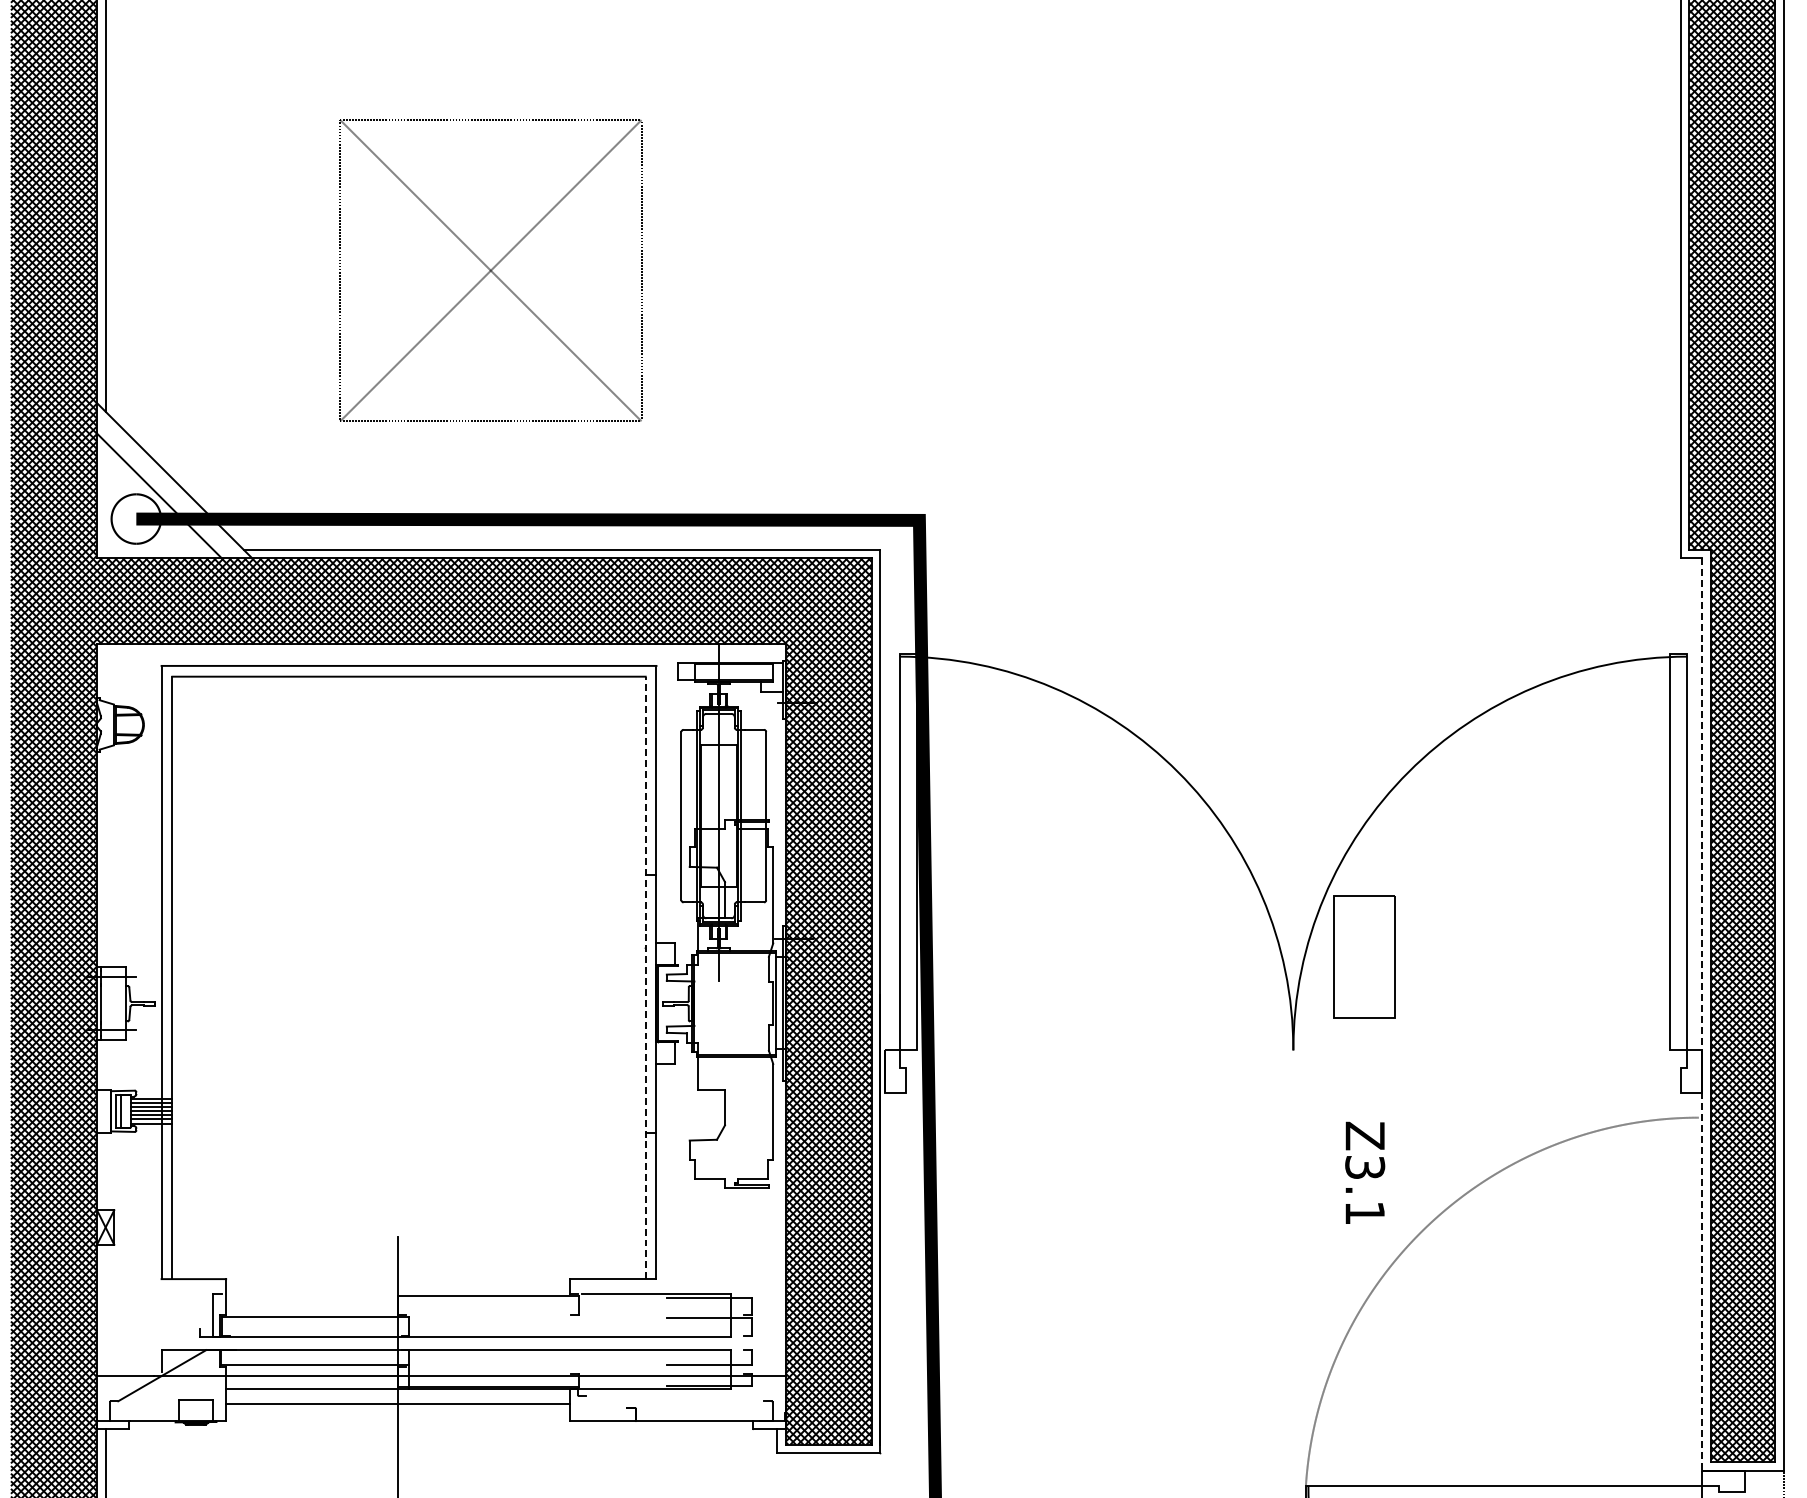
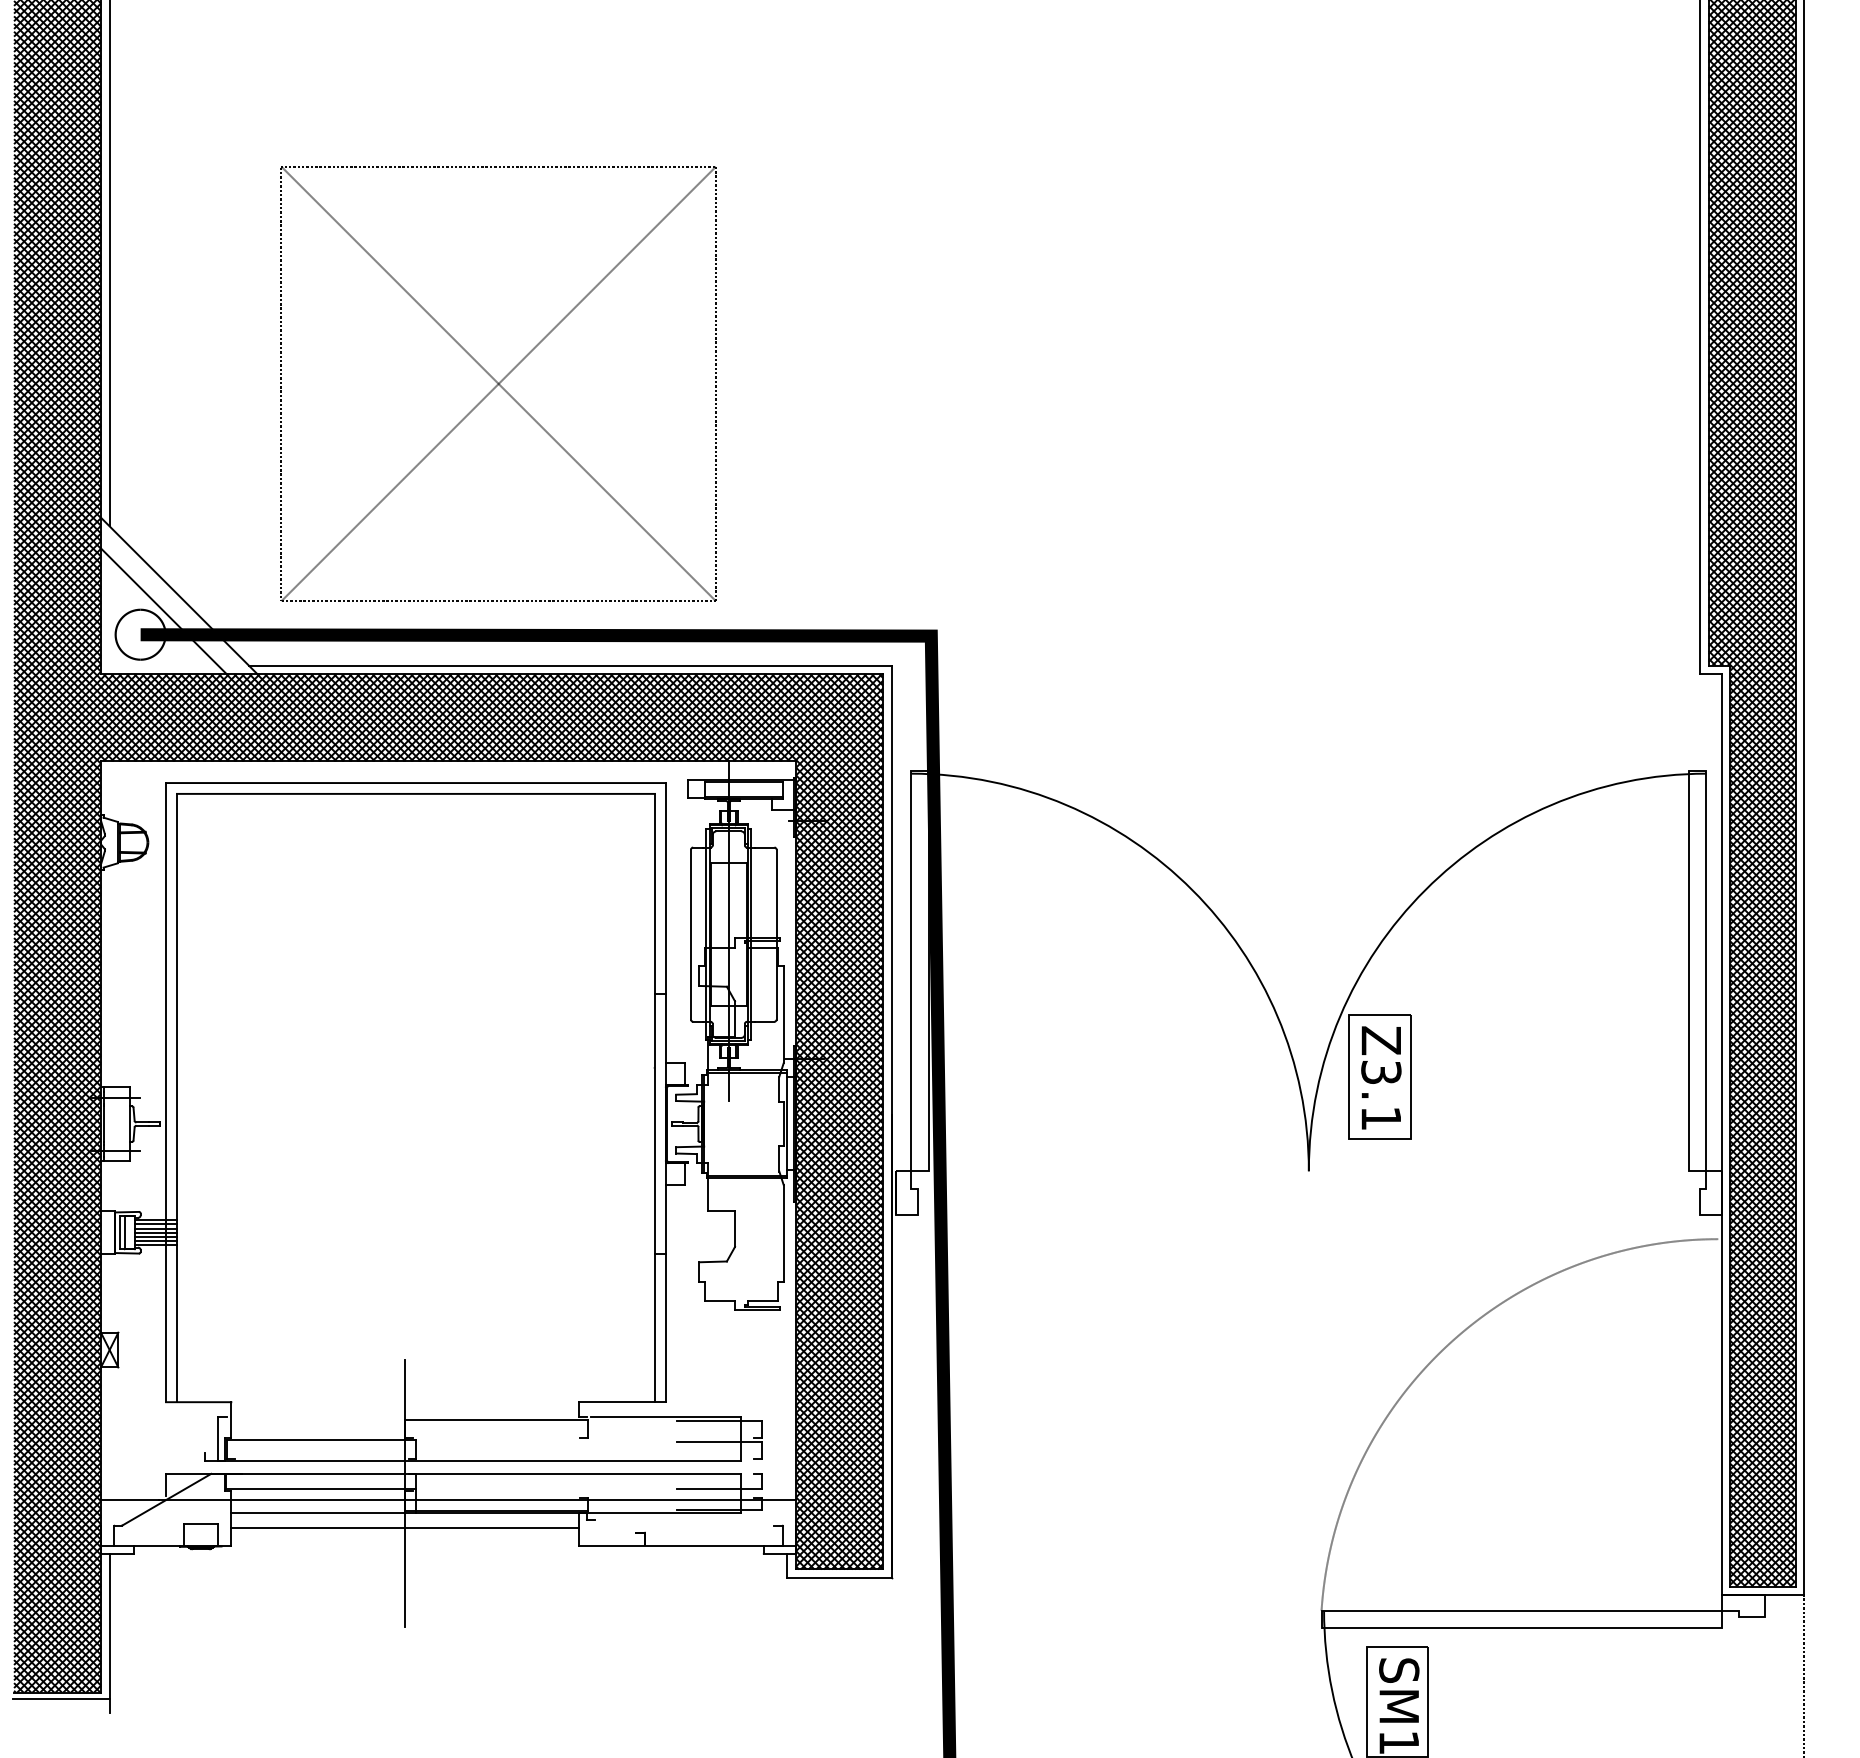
part: (490, 270) -> (498, 383), size x1.43
line: (645, 977) -> (654, 1097), dashed -> solid
line: (1702, 1014) -> (1721, 1134), dashed -> solid
text: (1365, 1172) -> (1381, 1077), moved

